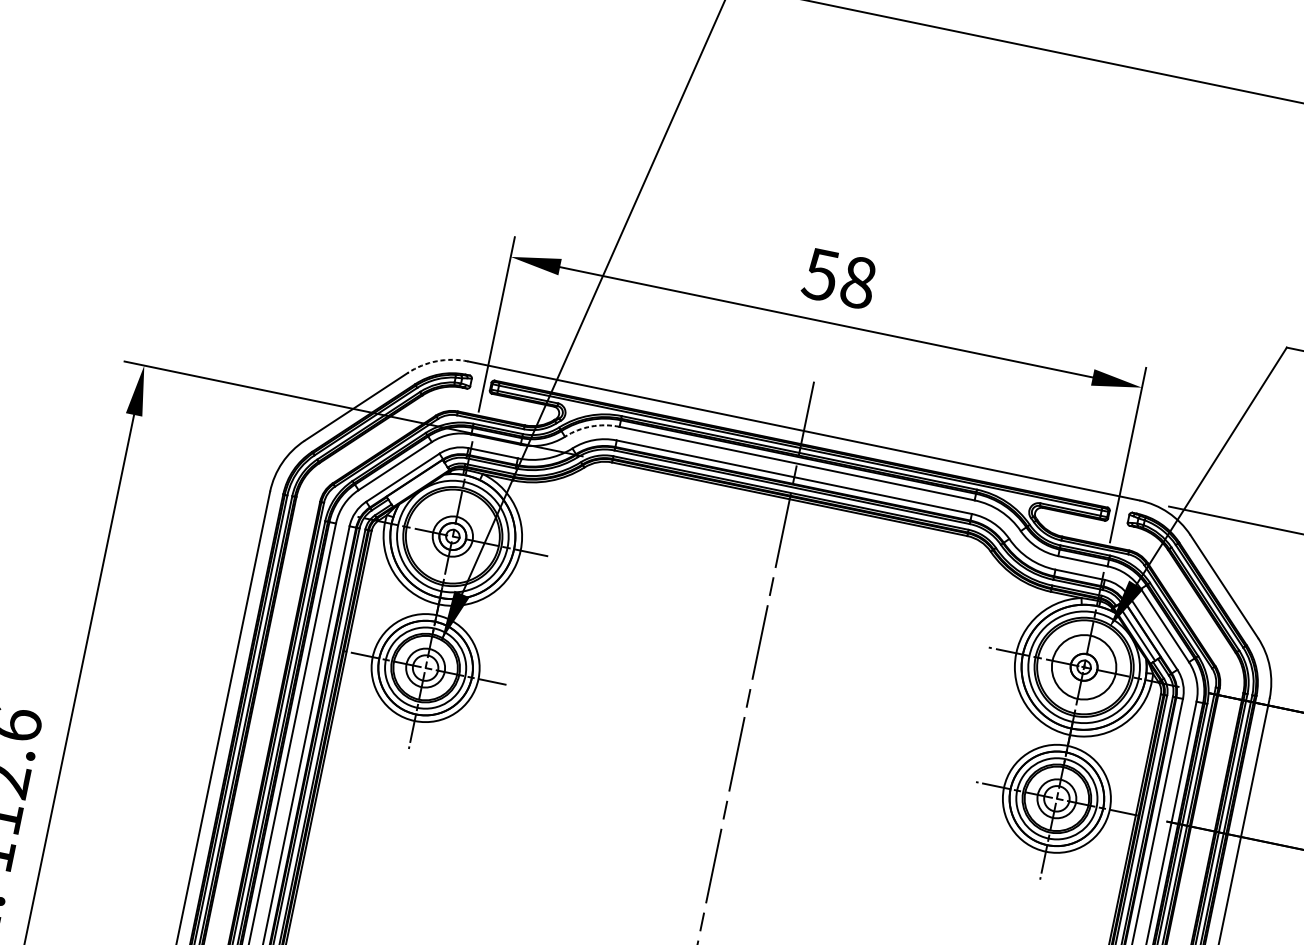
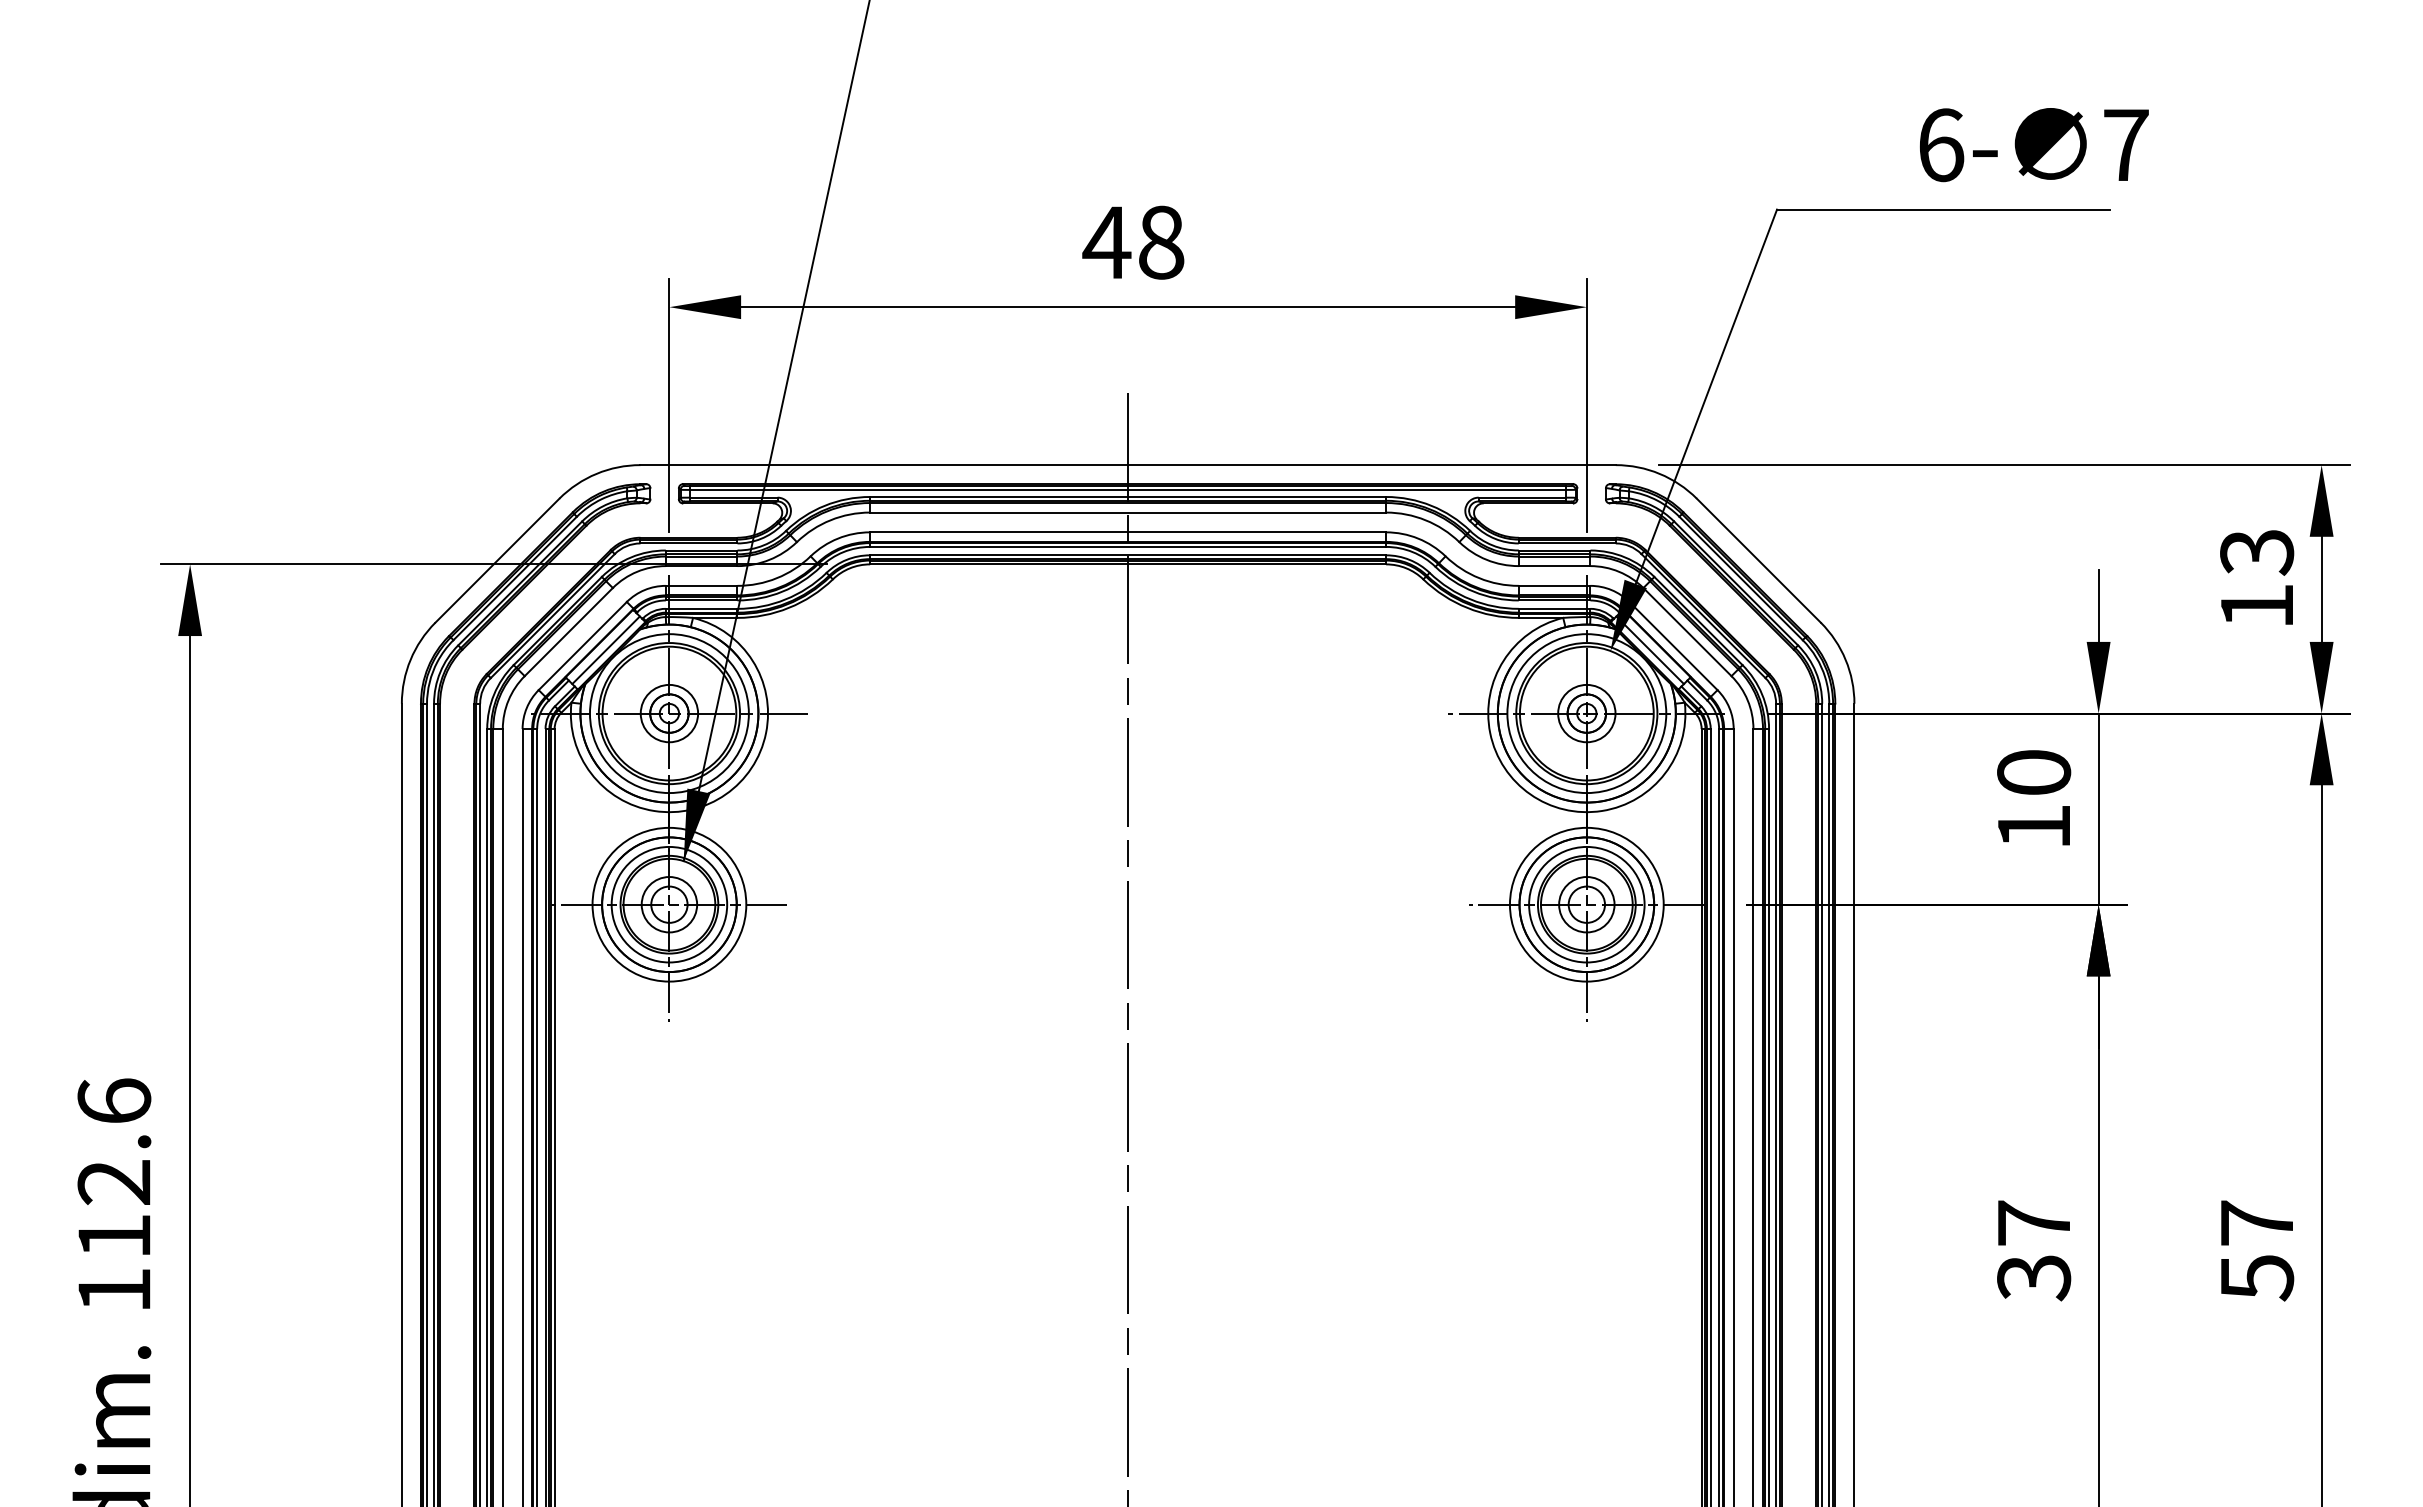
text: (820, 274) -> (1106, 242), 58 -> 48
arc: (436, 360) -> (596, 473), dashed -> solid
arc: (591, 426) -> (830, 520), dashed -> solid
line: (417, 484) -> (605, 650), added
circle: (1083, 667) -> (1586, 713), size x0.62

